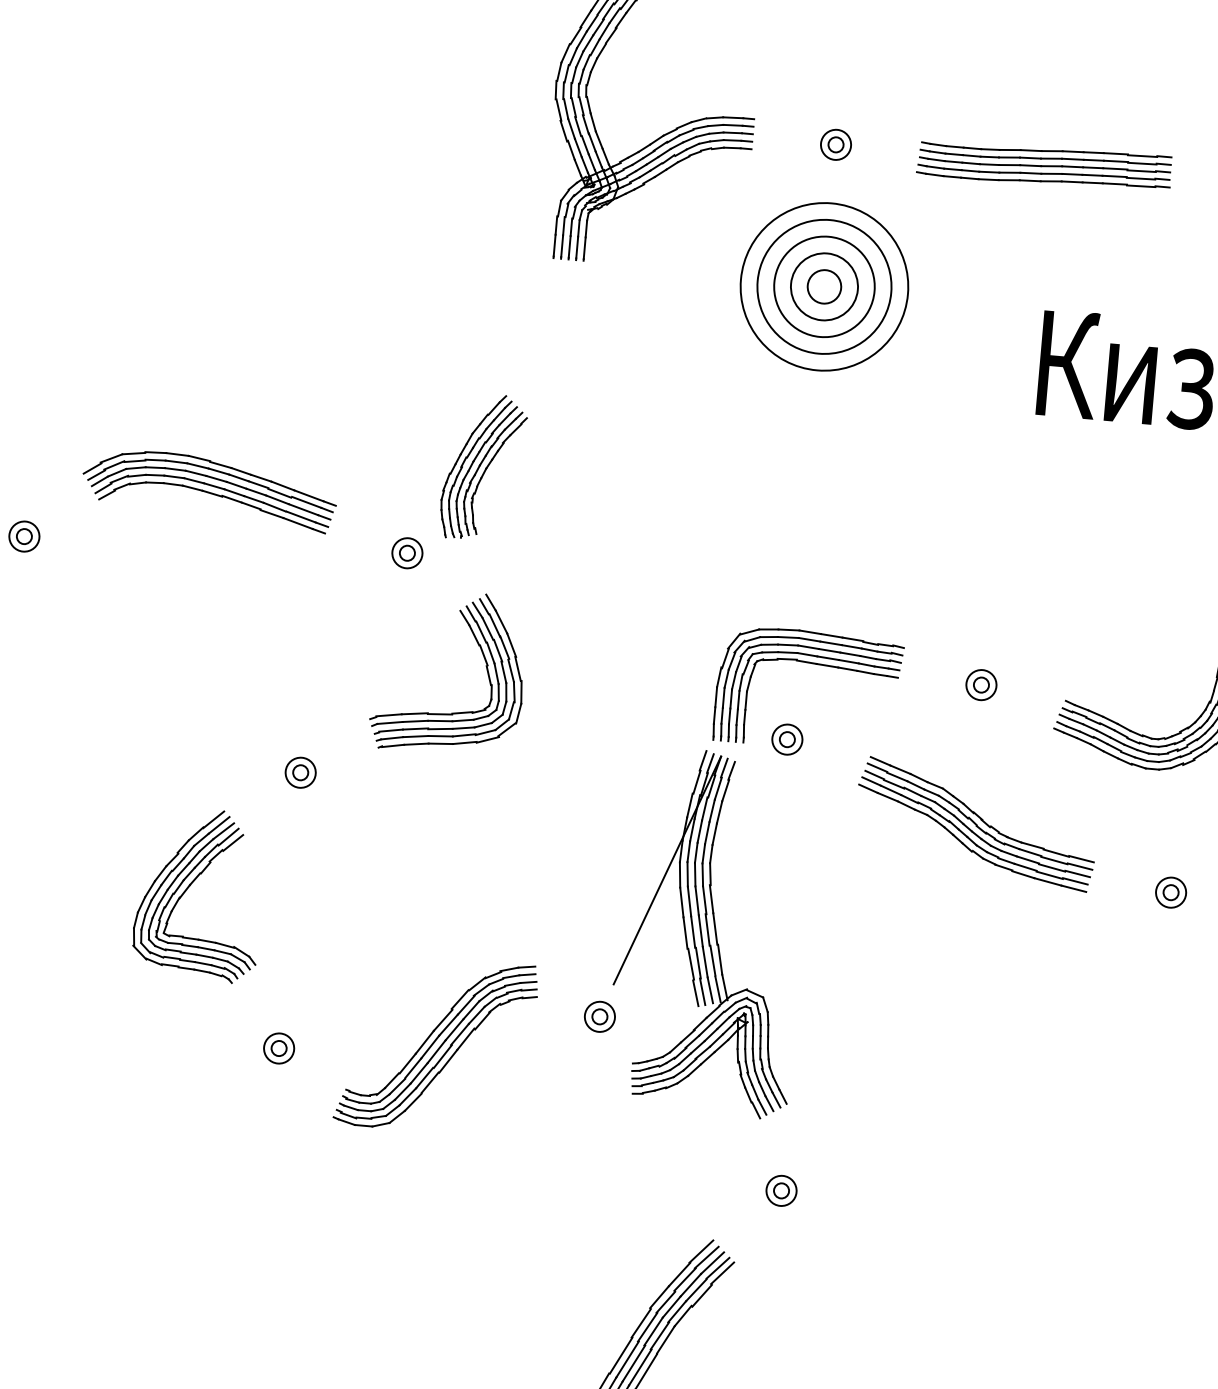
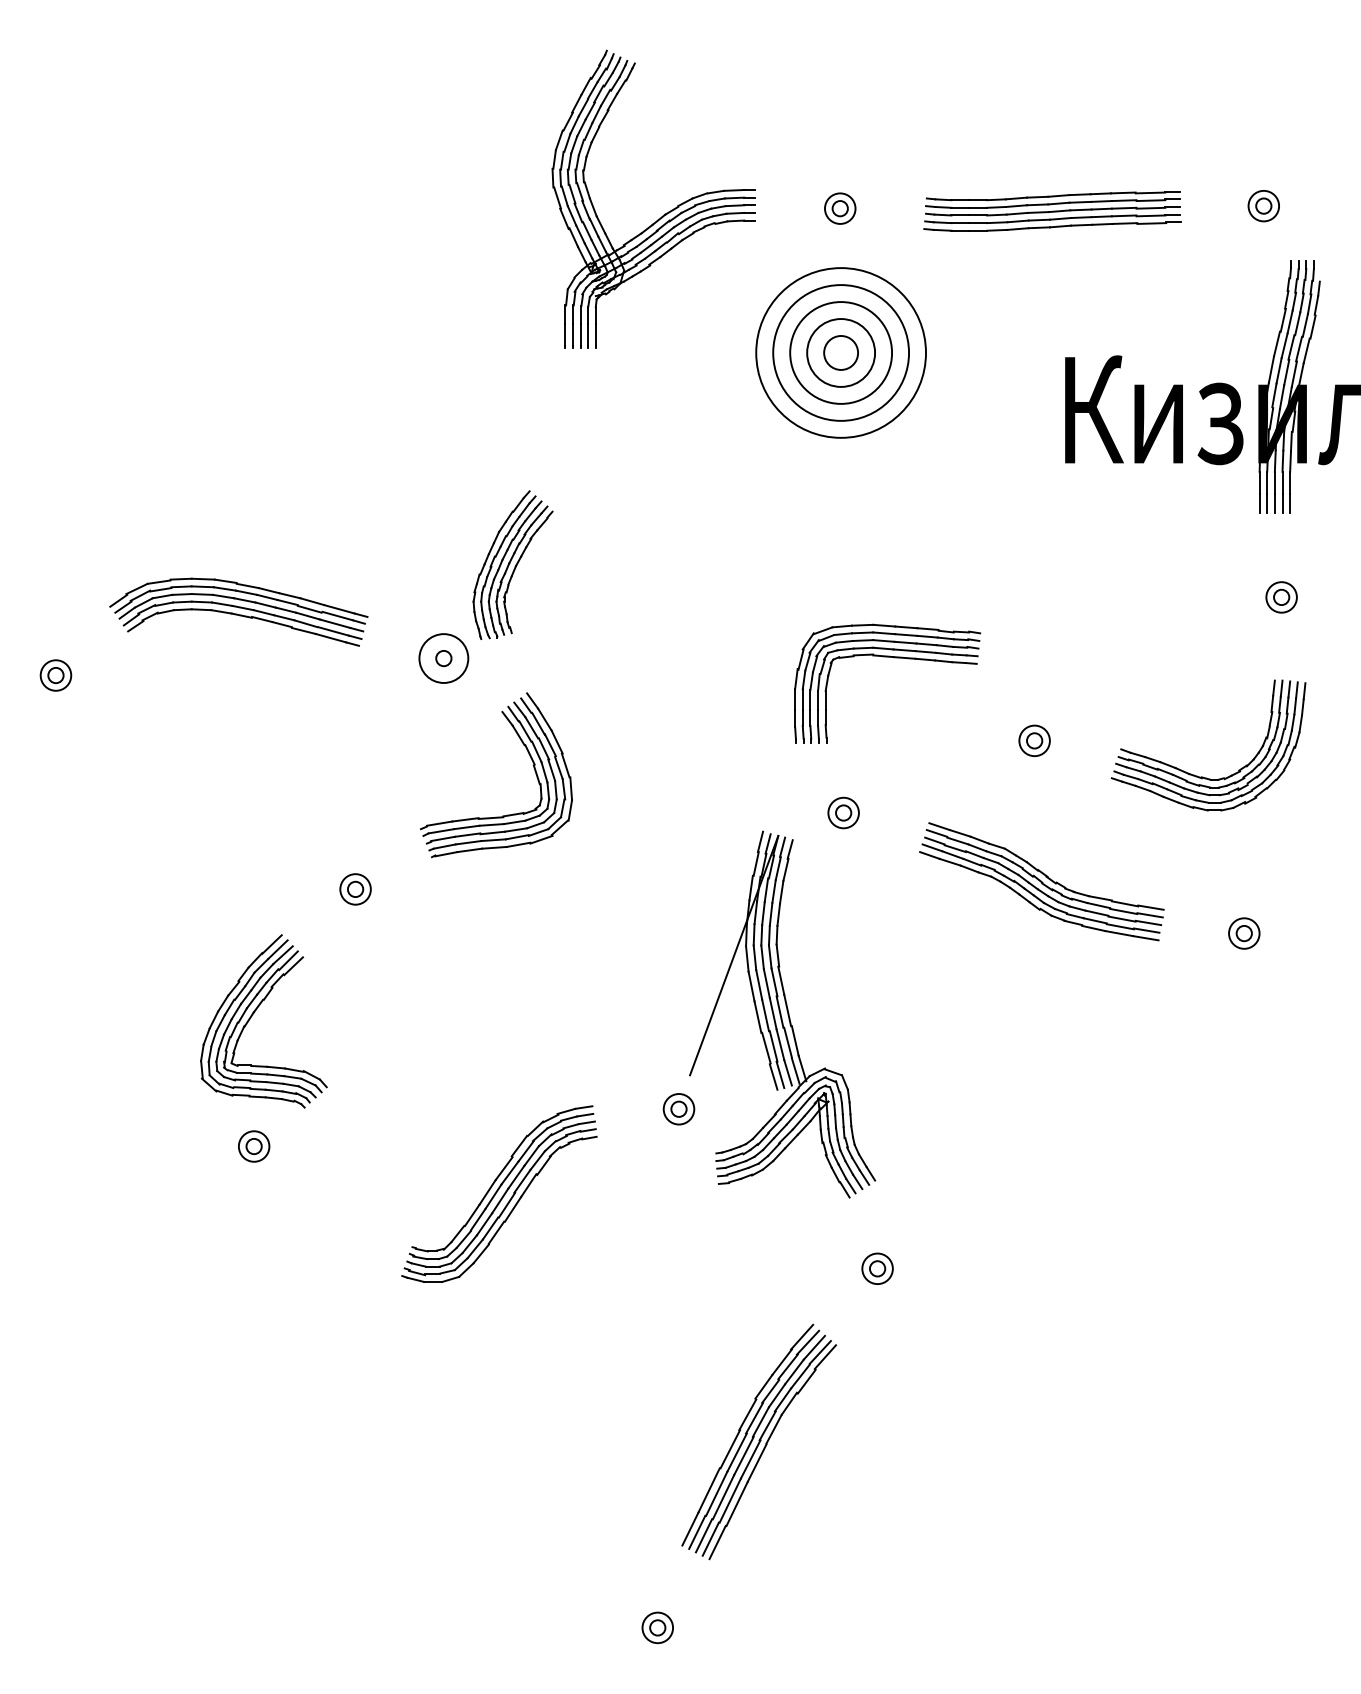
circle: (407, 553) -> (443, 658), size x1.6
part: (817, 665) -> (894, 658), moved
part: (436, 1044) -> (499, 1193), moved
part: (279, 1048) -> (254, 1146), moved

